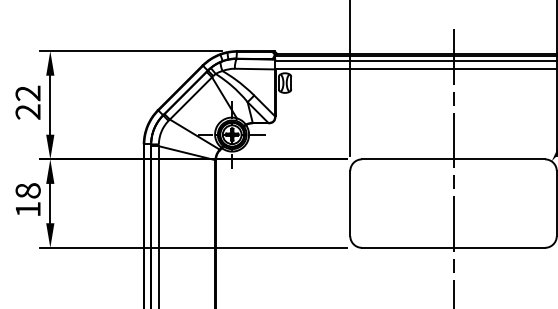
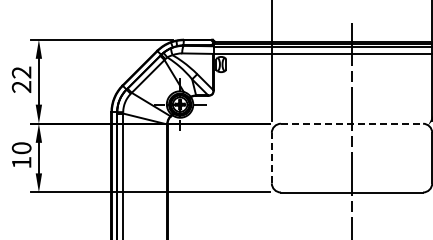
line: (454, 159) -> (352, 123), solid -> dashed
text: (27, 191) -> (21, 148), 18 -> 10
line: (349, 202) -> (271, 157), solid -> dashed

